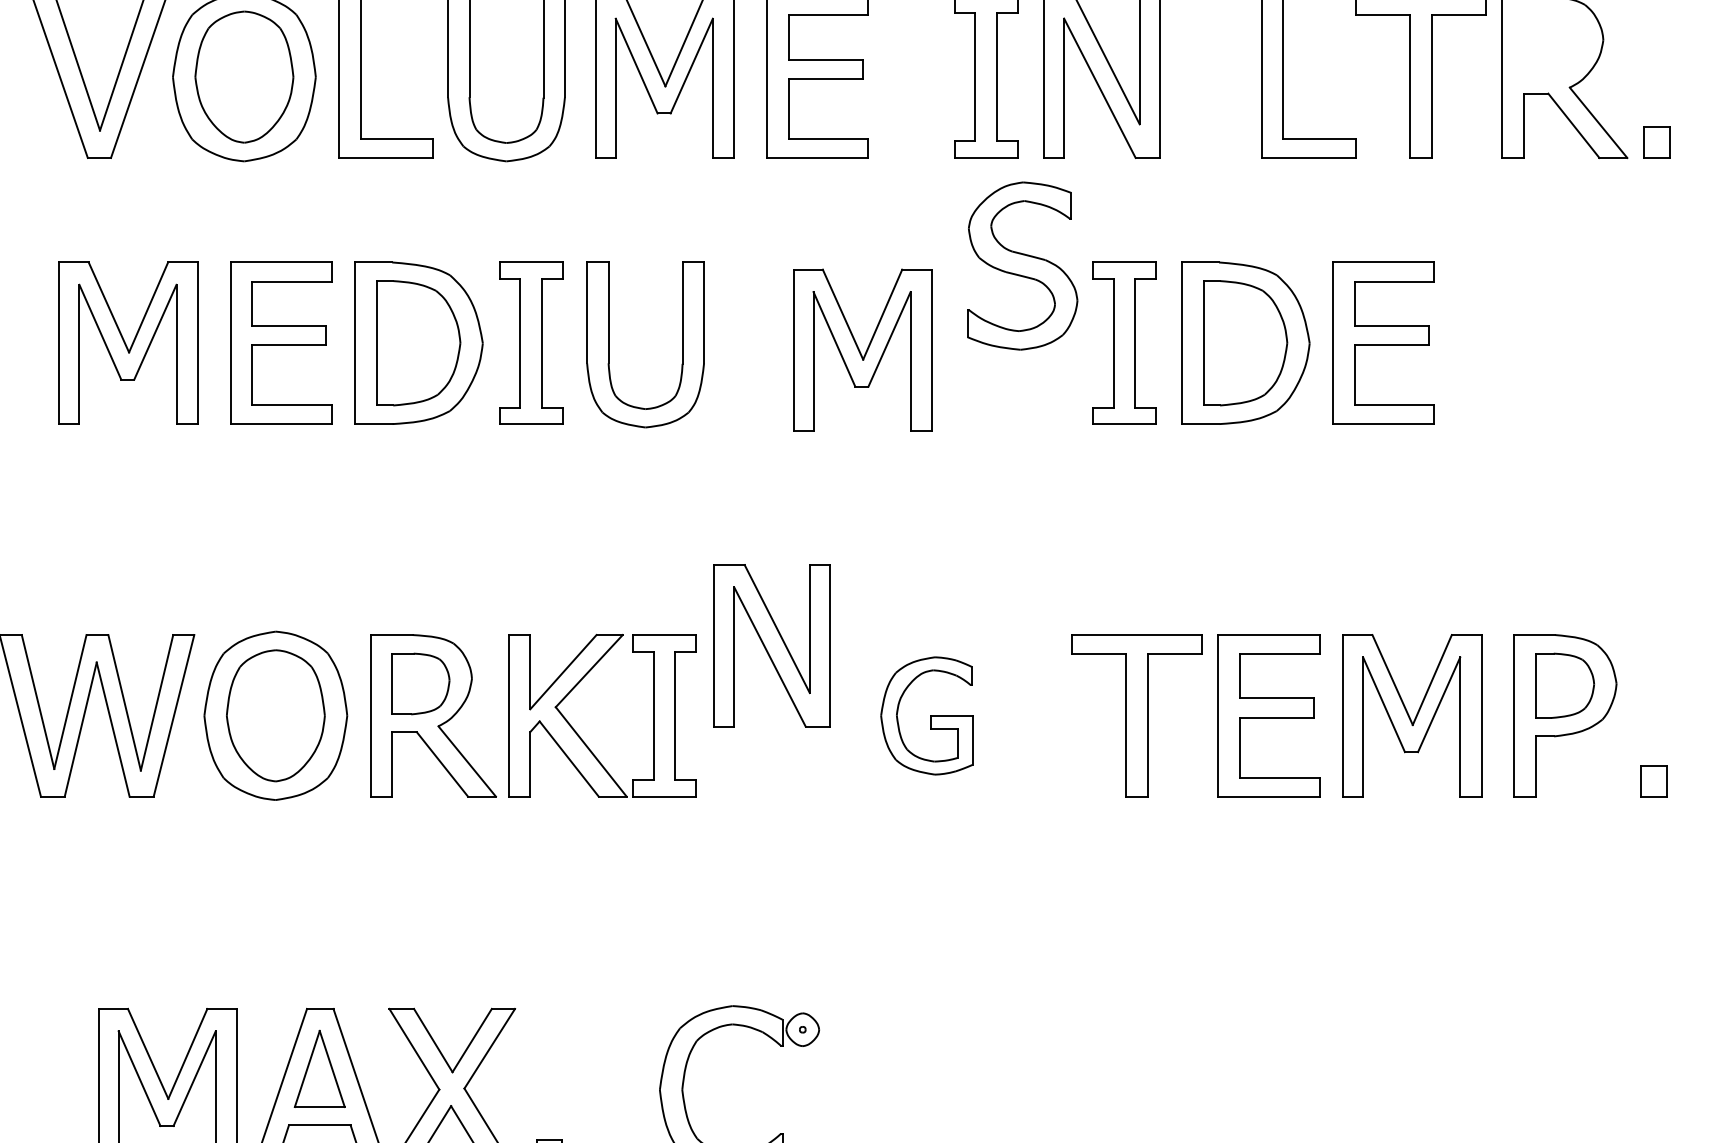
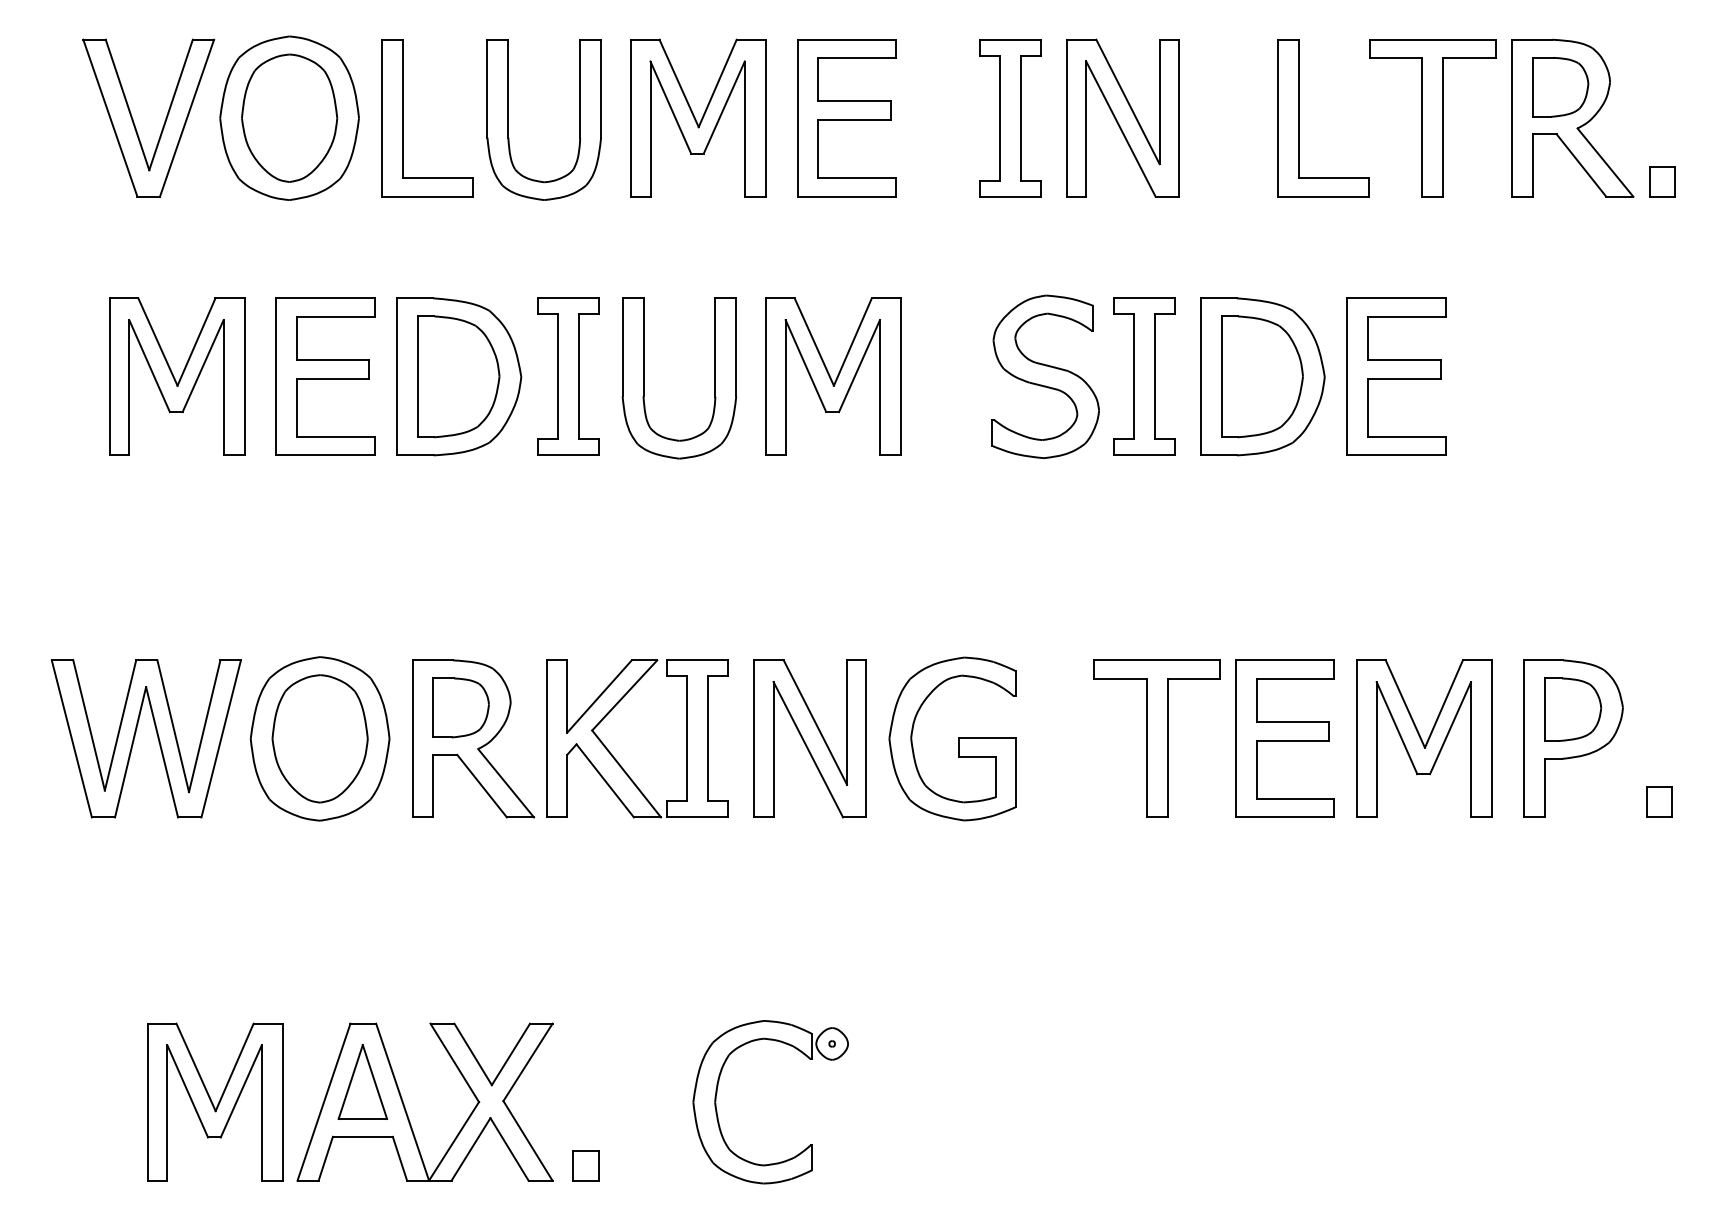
part: (1552, 45) -> (1560, 87), added
part: (1022, 265) -> (1045, 376), moved
part: (862, 350) -> (833, 376), moved
part: (771, 645) -> (809, 738), moved
part: (926, 715) -> (952, 738), size x1.43

